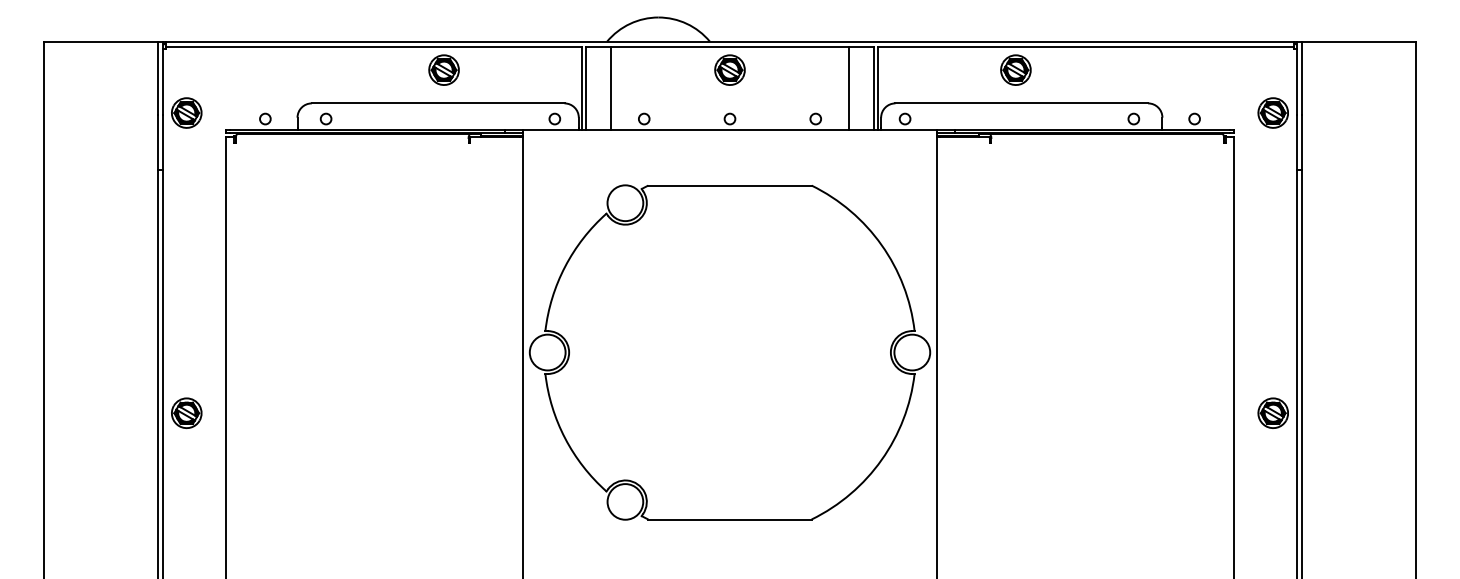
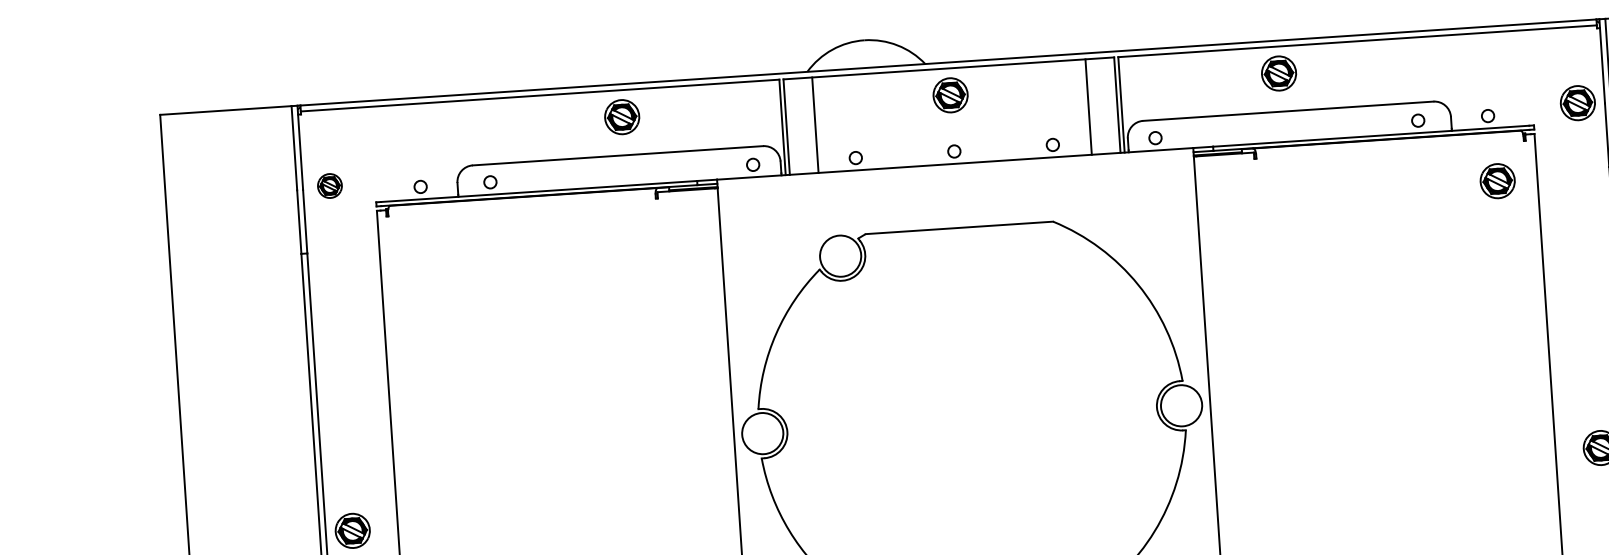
part: (186, 112) -> (329, 185), size x0.7
part: (1198, 175) -> (1496, 180), added

